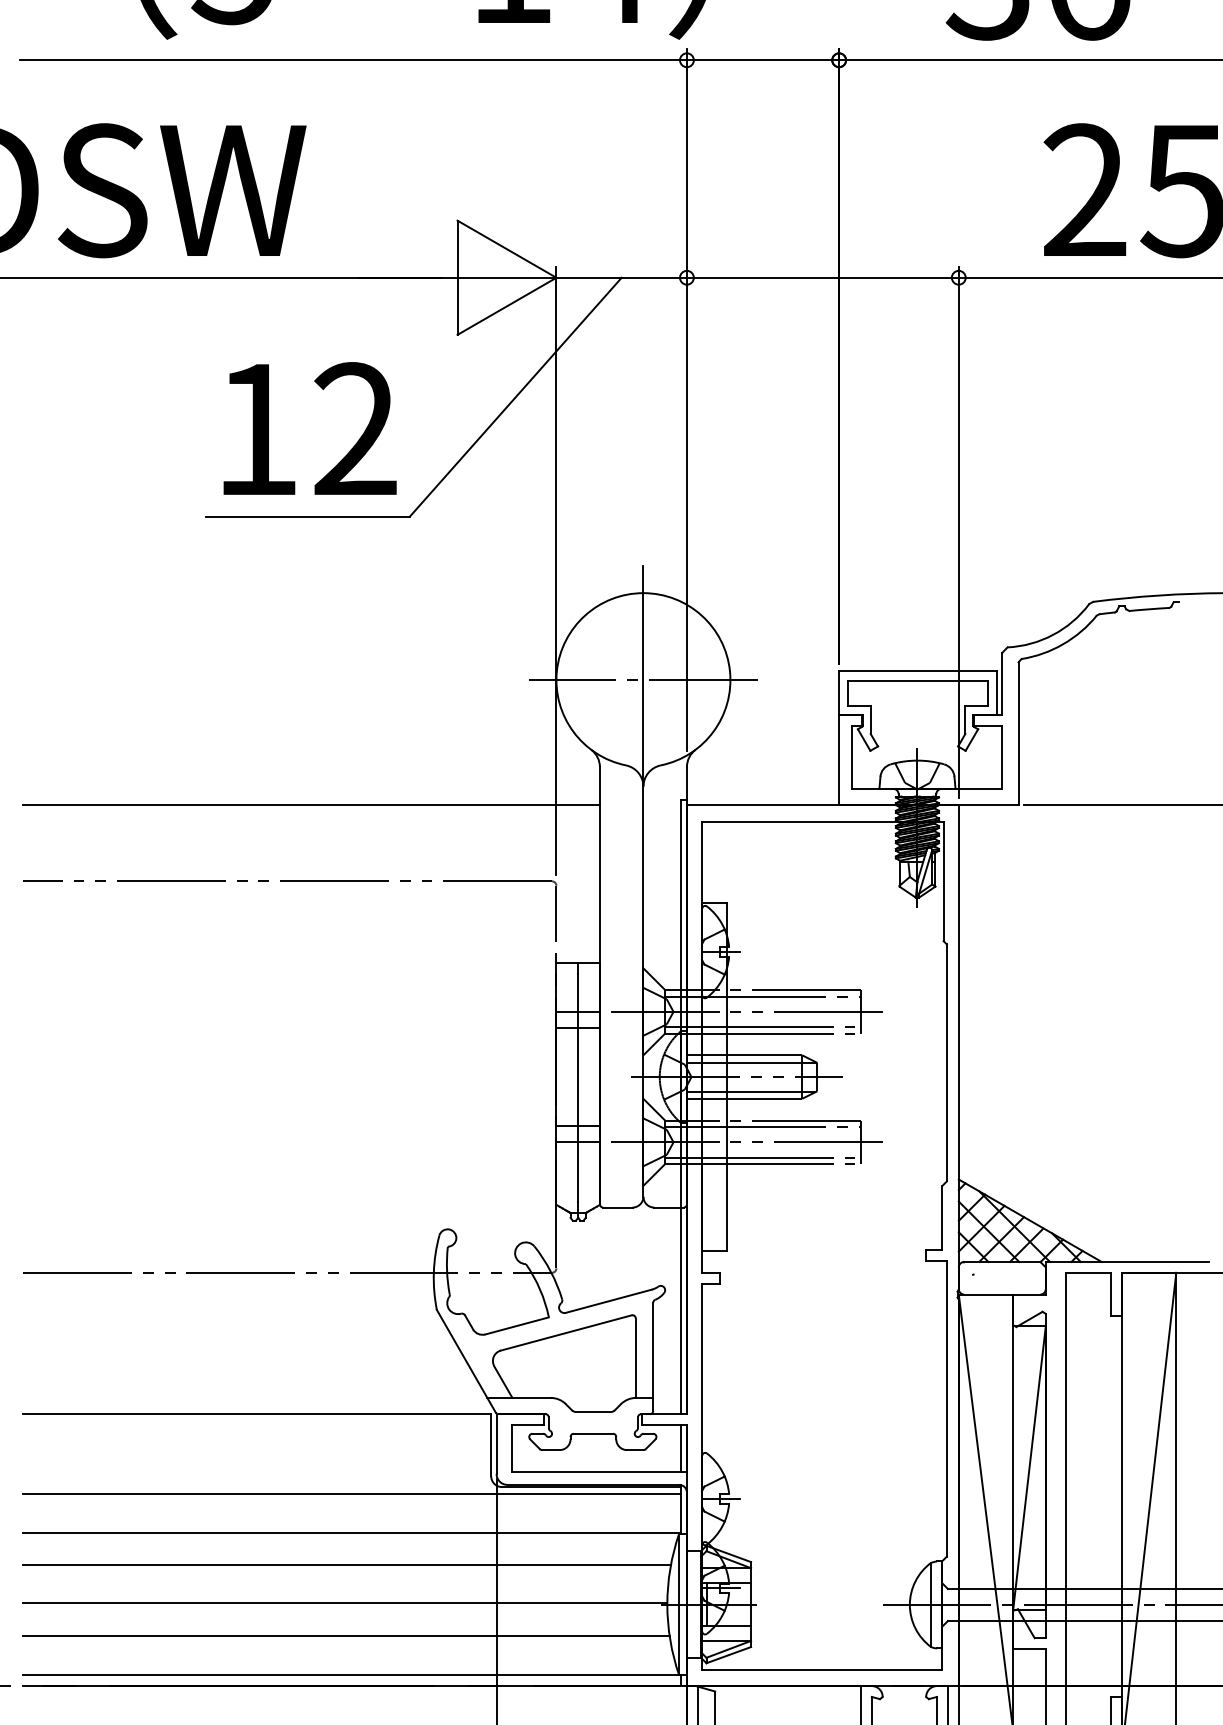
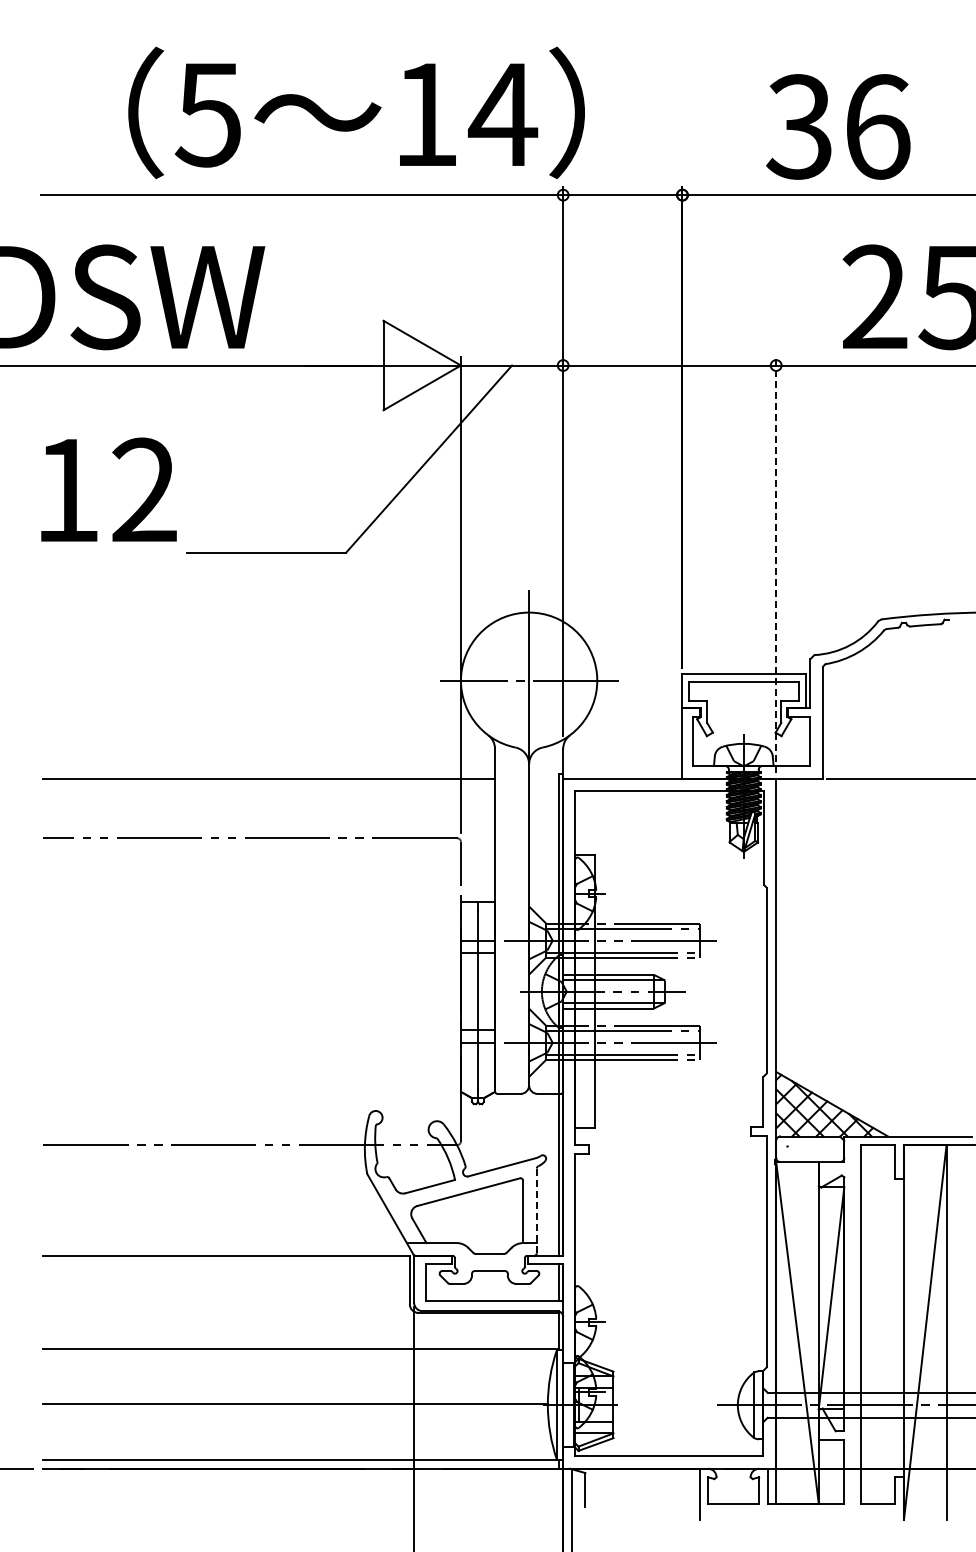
text: (309, 428) -> (108, 489), moved
line: (959, 531) -> (776, 564), solid -> dashed
line: (652, 1357) -> (536, 1211), solid -> dashed
line: (351, 1492) -> (300, 1317), removed
line: (346, 1565) -> (296, 1374), removed
line: (346, 1635) -> (296, 1429), removed

